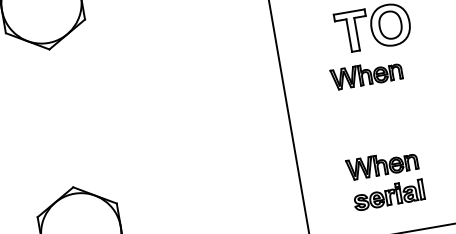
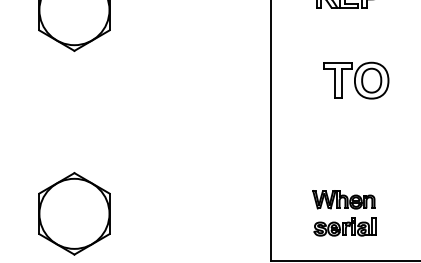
part: (366, 74) -> (343, 119), removed

